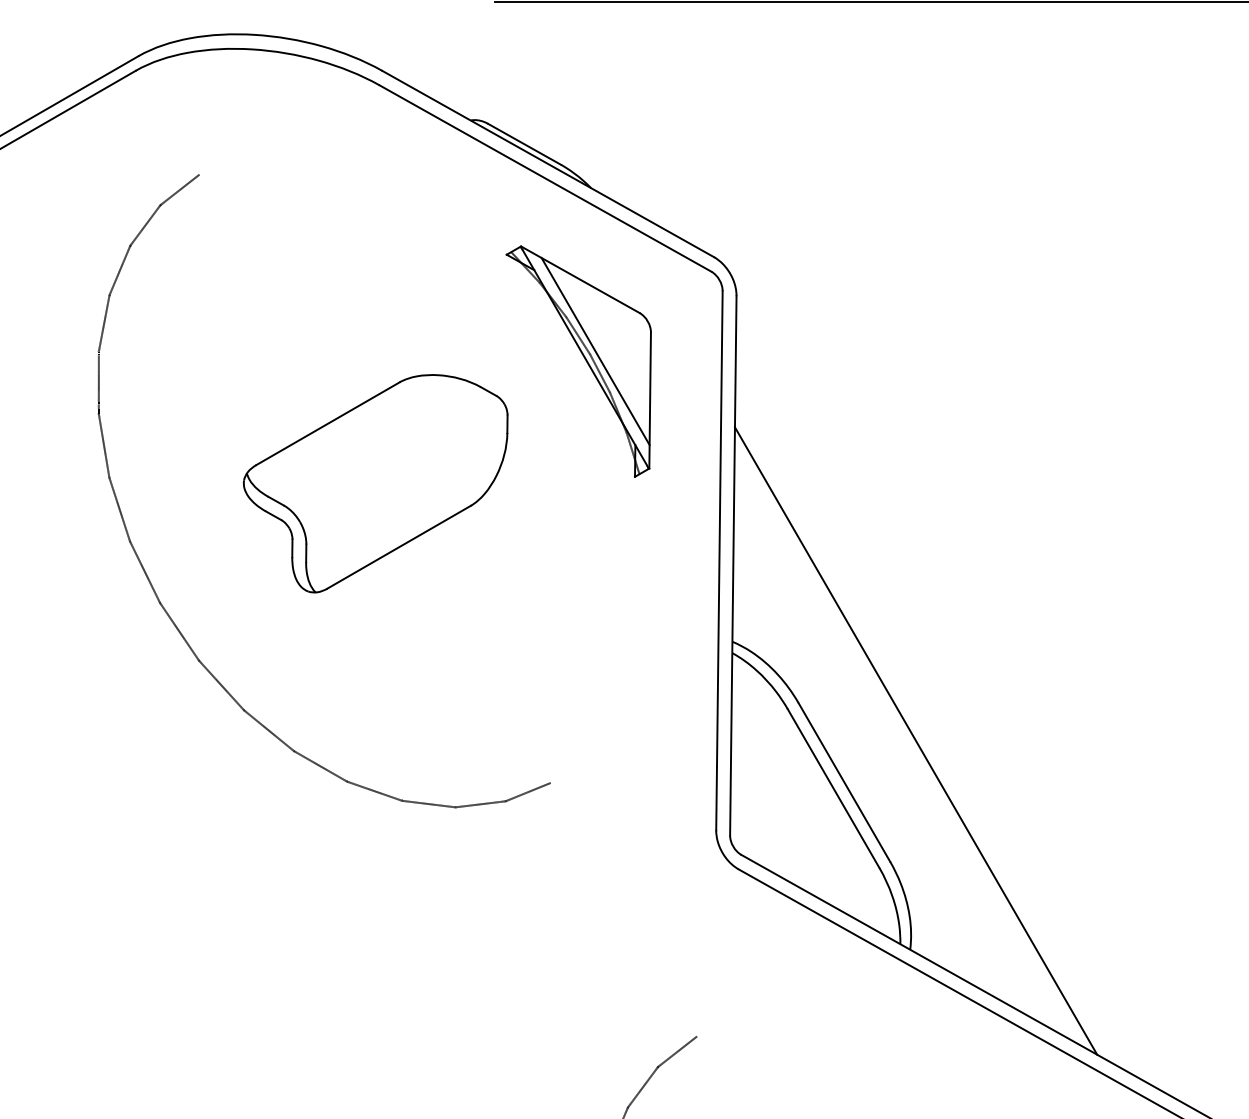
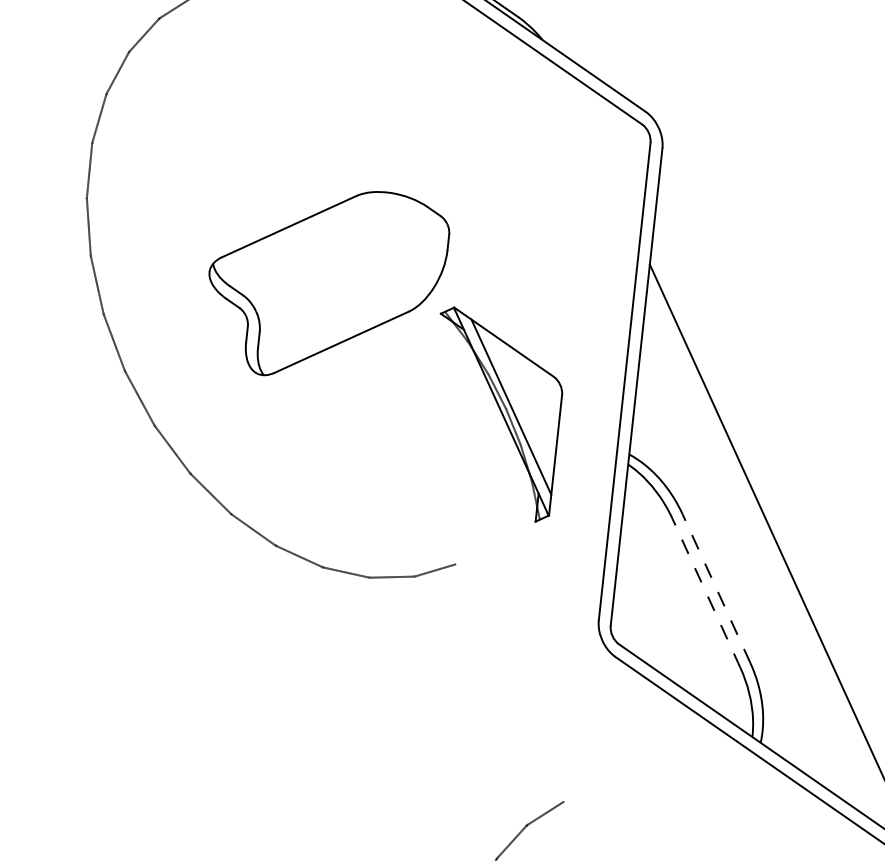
part: (584, 359) -> (500, 413), moved
line: (844, 782) -> (716, 588), solid -> dashed
line: (833, 788) -> (706, 593), solid -> dashed

